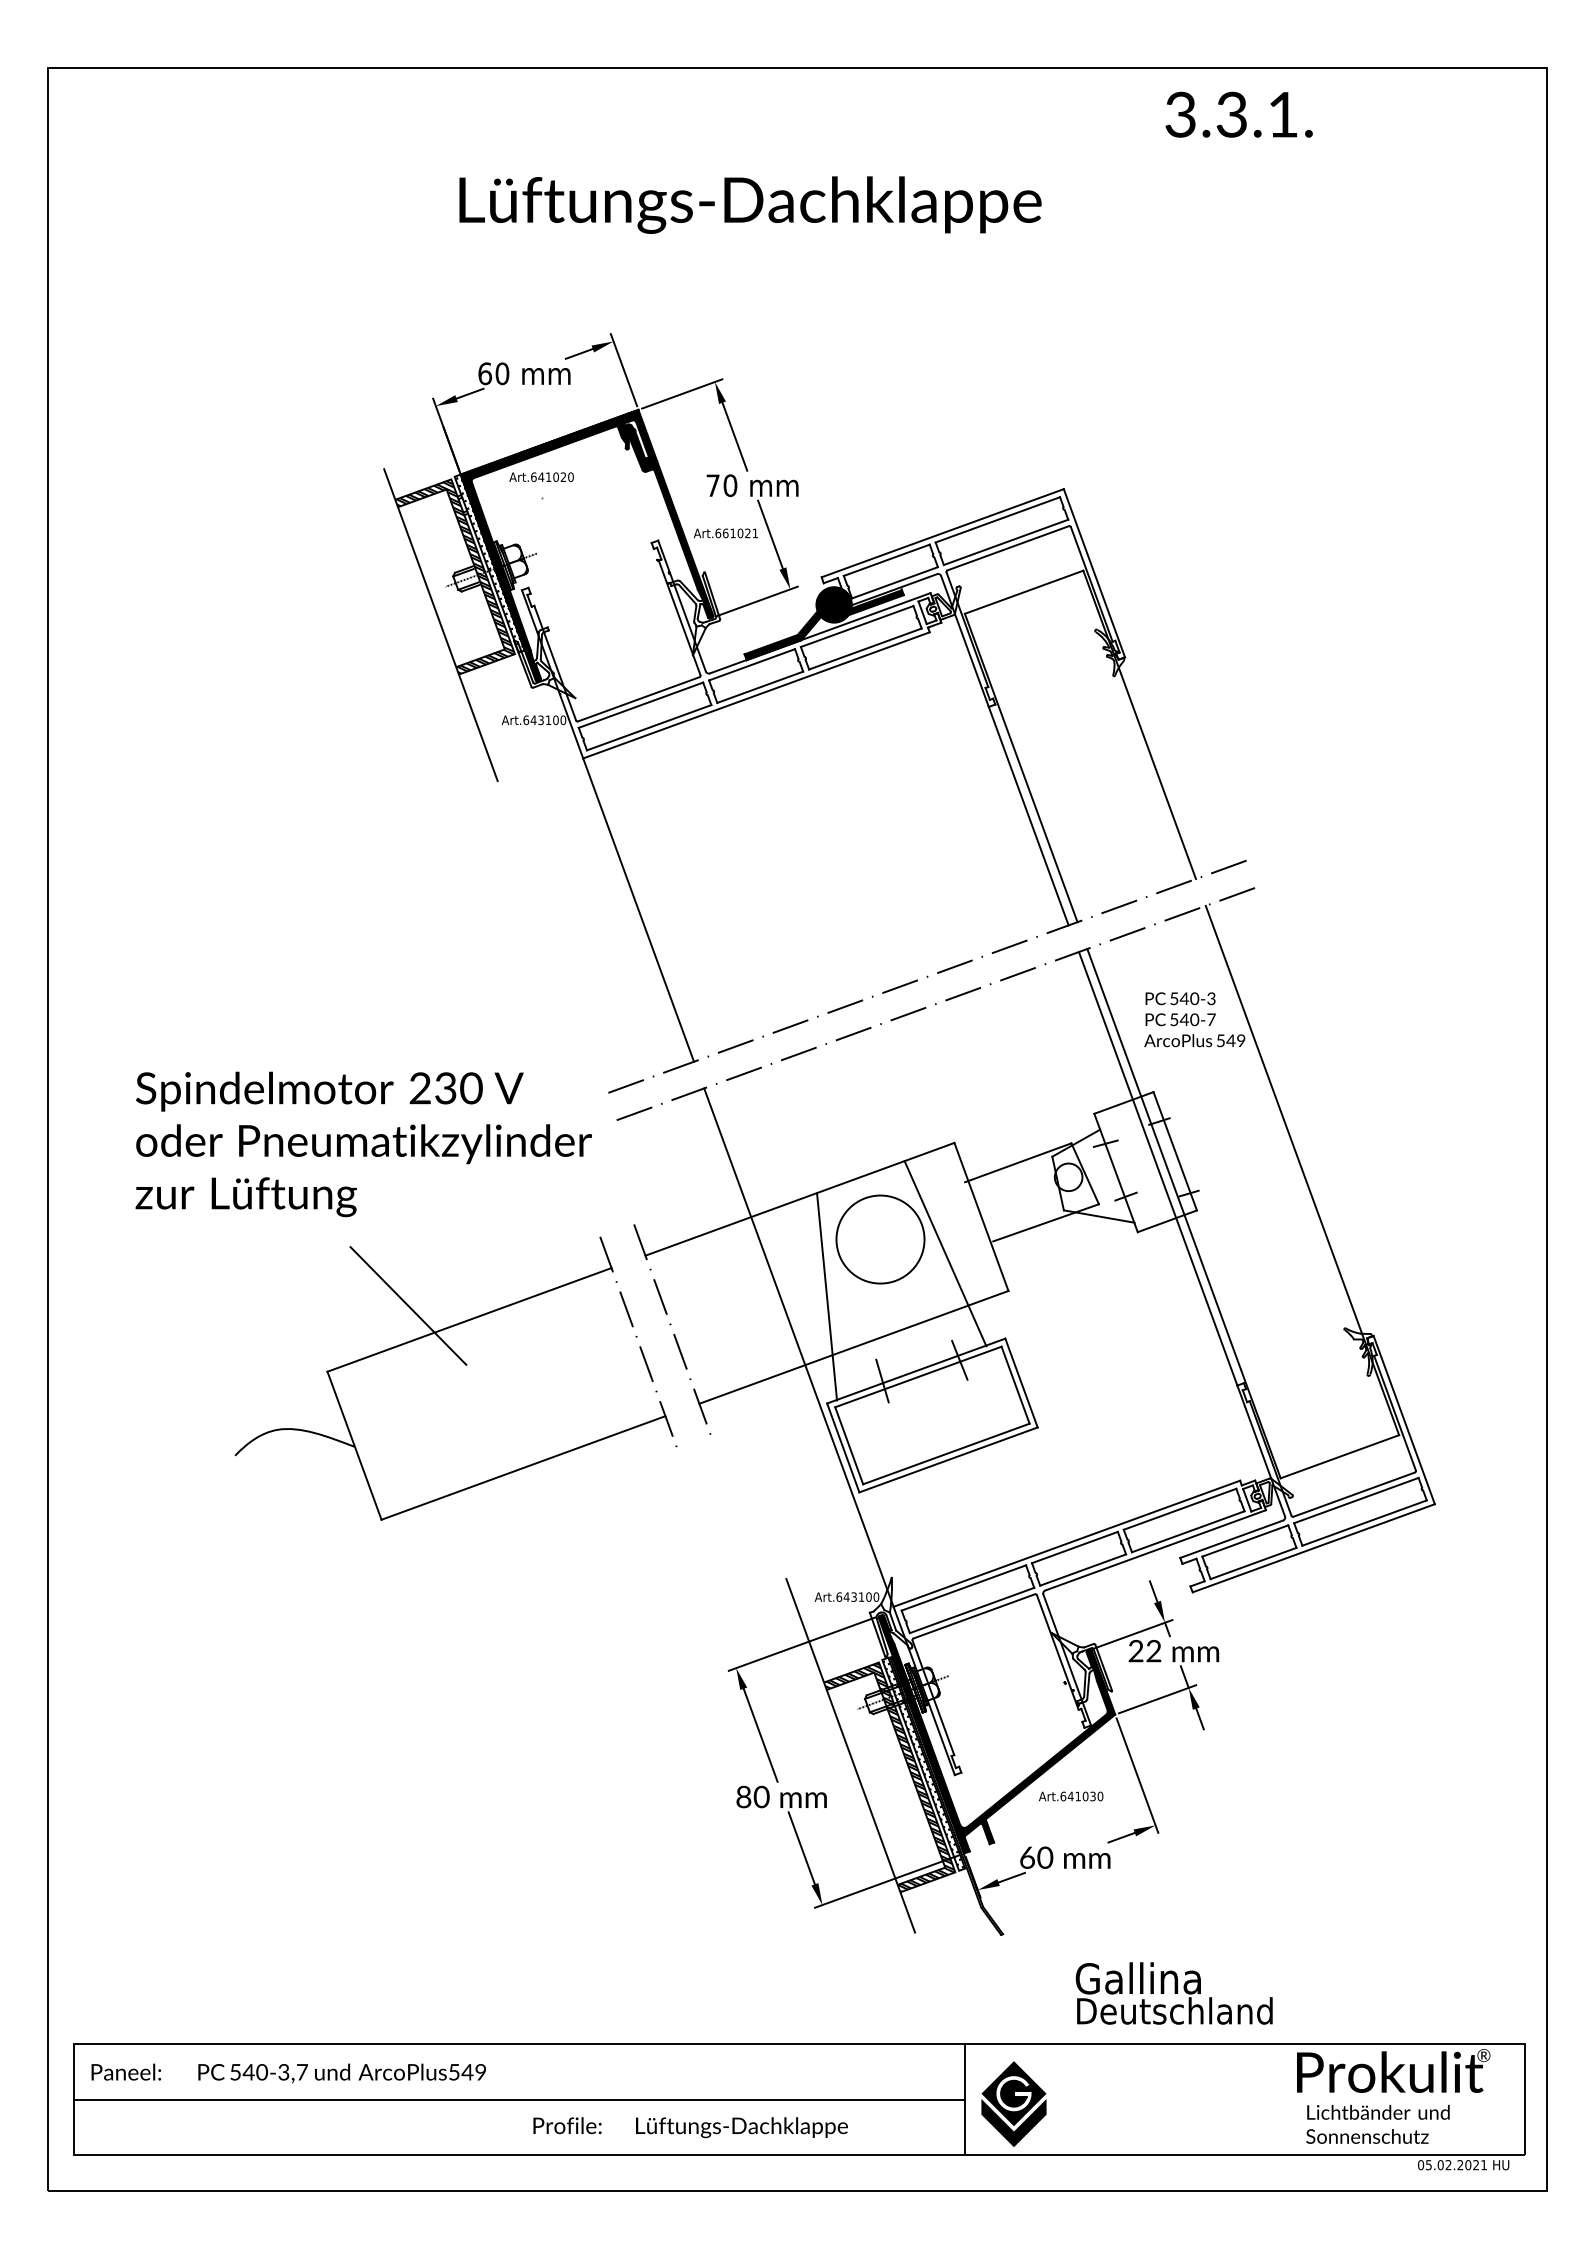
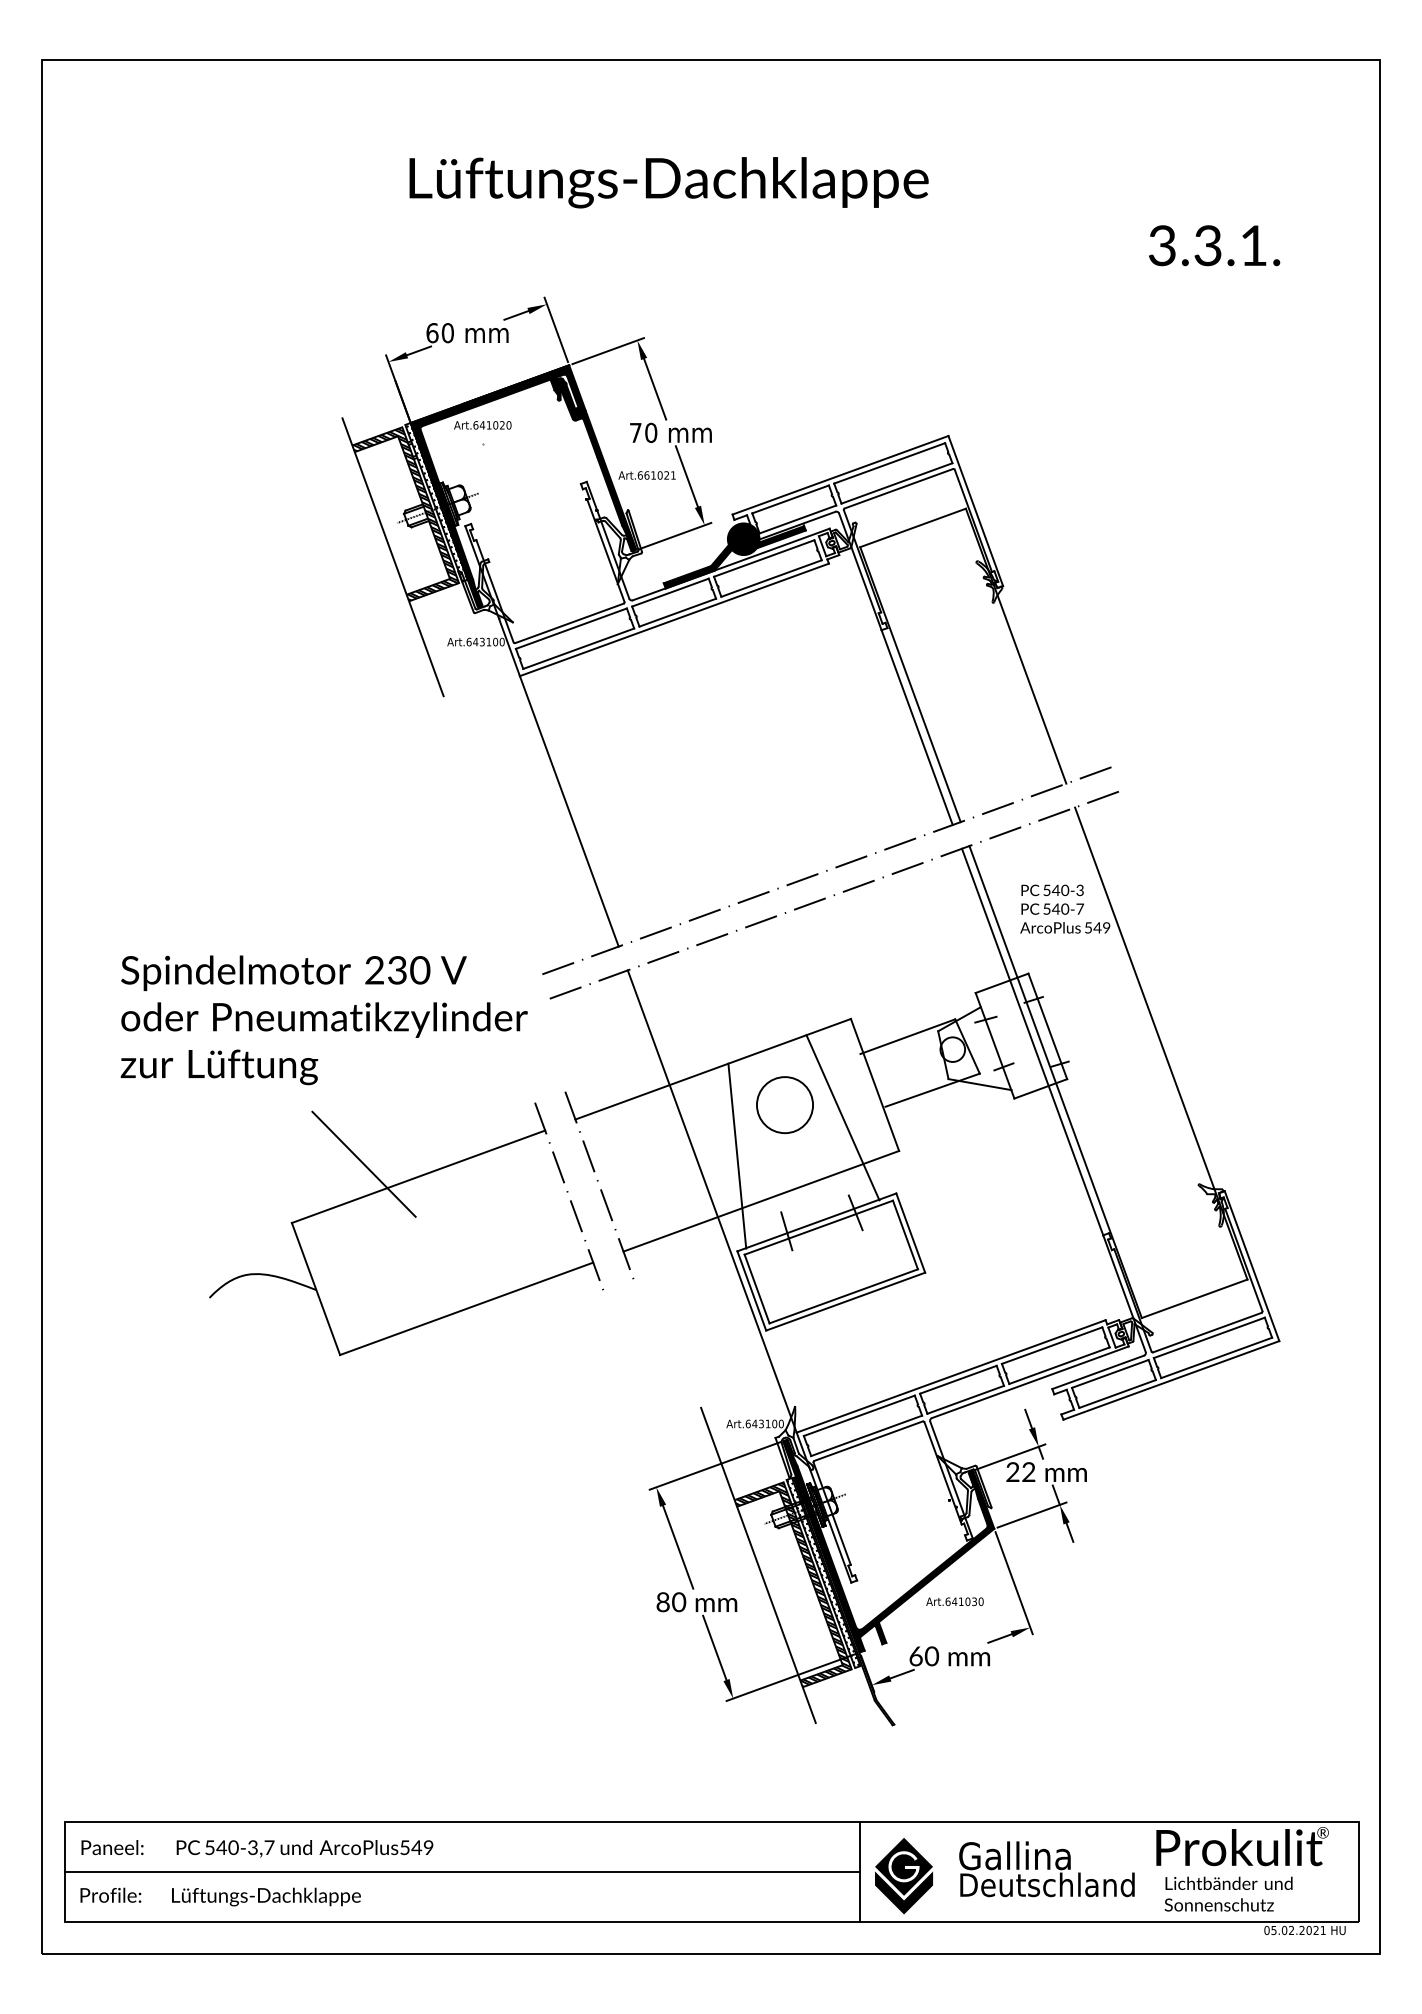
text: (1238, 114) -> (1213, 245), moved
circle: (880, 1239) -> (785, 1105), size x0.71
text: (1173, 1993) -> (1046, 1869), moved
text: (690, 2127) -> (220, 1896), moved

